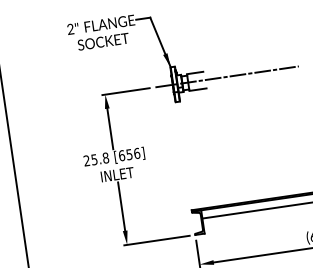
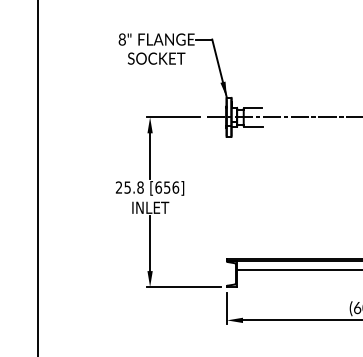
text: (69, 29) -> (121, 39), 2" -> 8"

